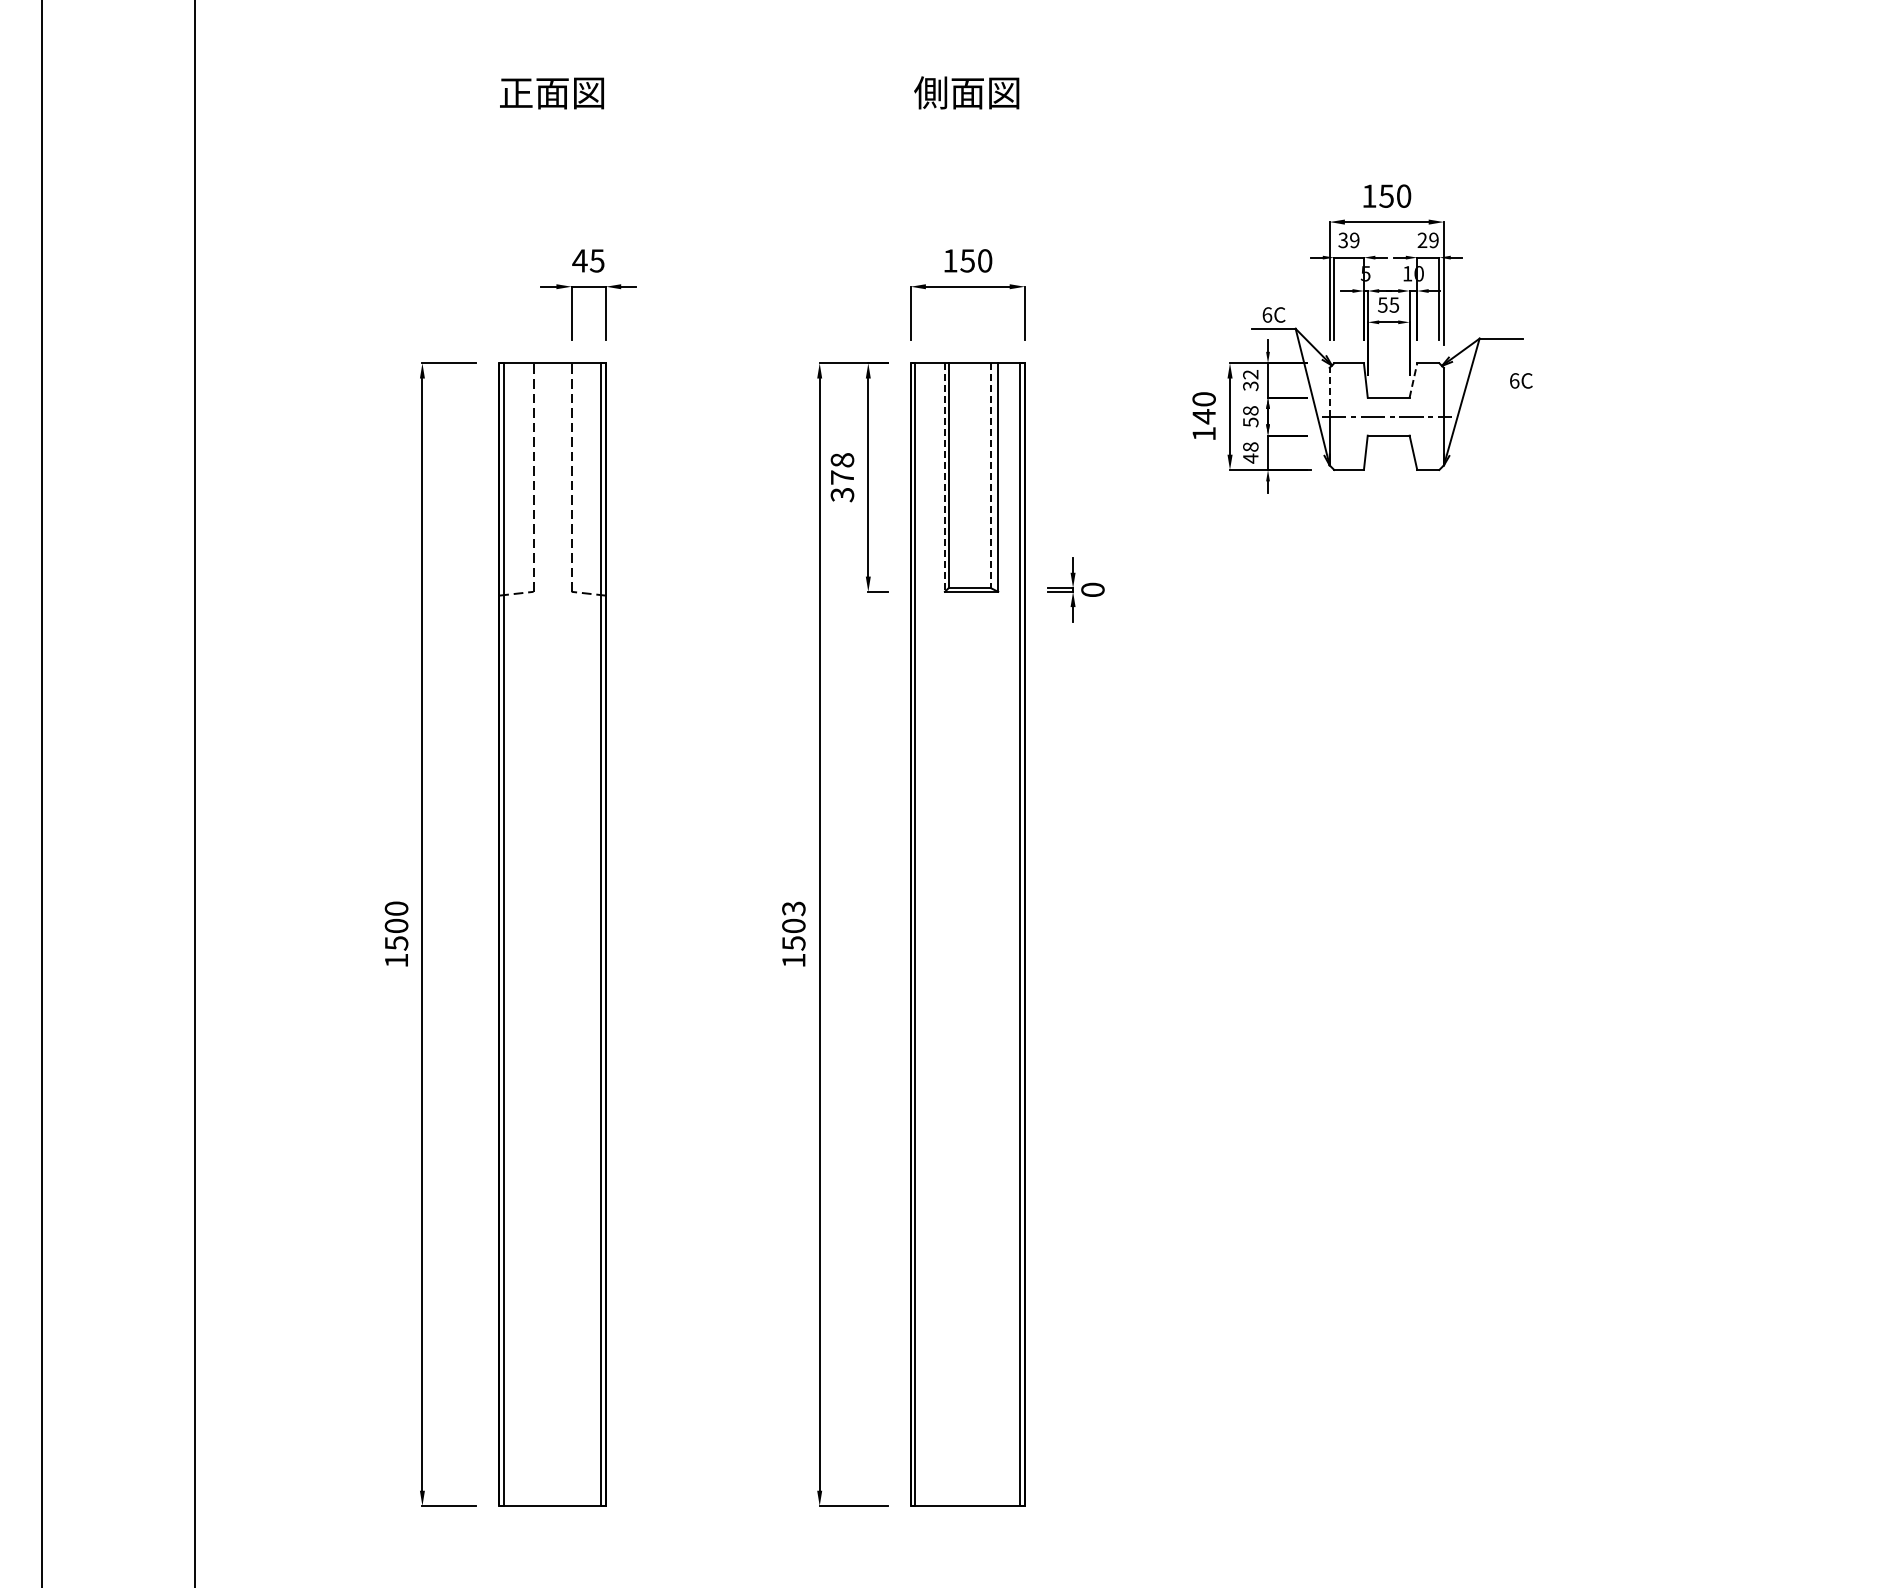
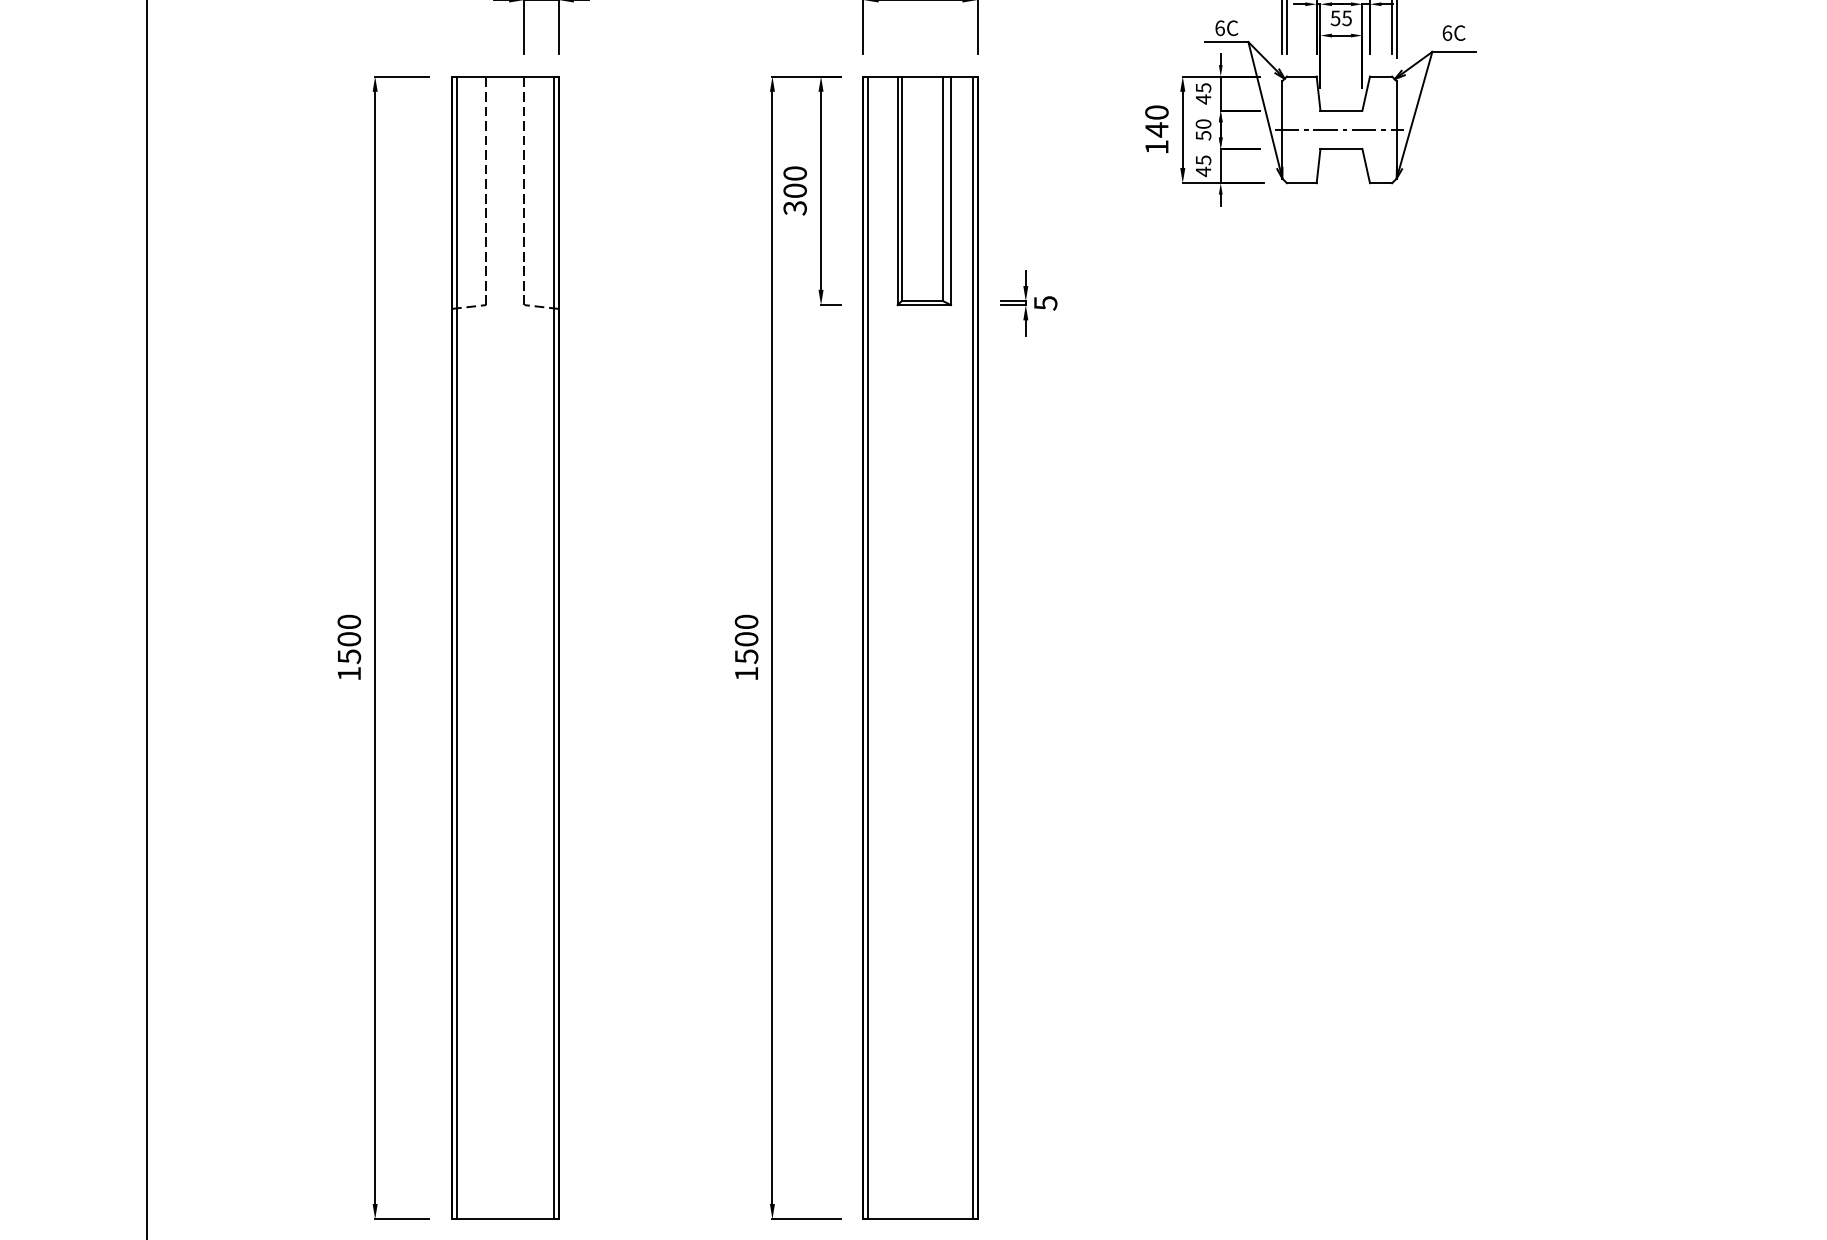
text: (1250, 380) -> (1203, 93), 32 -> 45
line: (1413, 380) -> (1366, 93), dashed -> solid
text: (1521, 380) -> (1454, 32), moved
line: (1329, 391) -> (1282, 104), dashed -> solid
text: (1250, 410) -> (1203, 123), 58 -> 50
text: (1250, 446) -> (1203, 159), 48 -> 45
text: (842, 468) -> (795, 181), 378 -> 300
line: (990, 476) -> (943, 189), dashed -> solid
line: (944, 478) -> (897, 191), dashed -> solid
text: (1092, 589) -> (1045, 302), 0 -> 5
text: (793, 908) -> (746, 621), 1503 -> 1500

